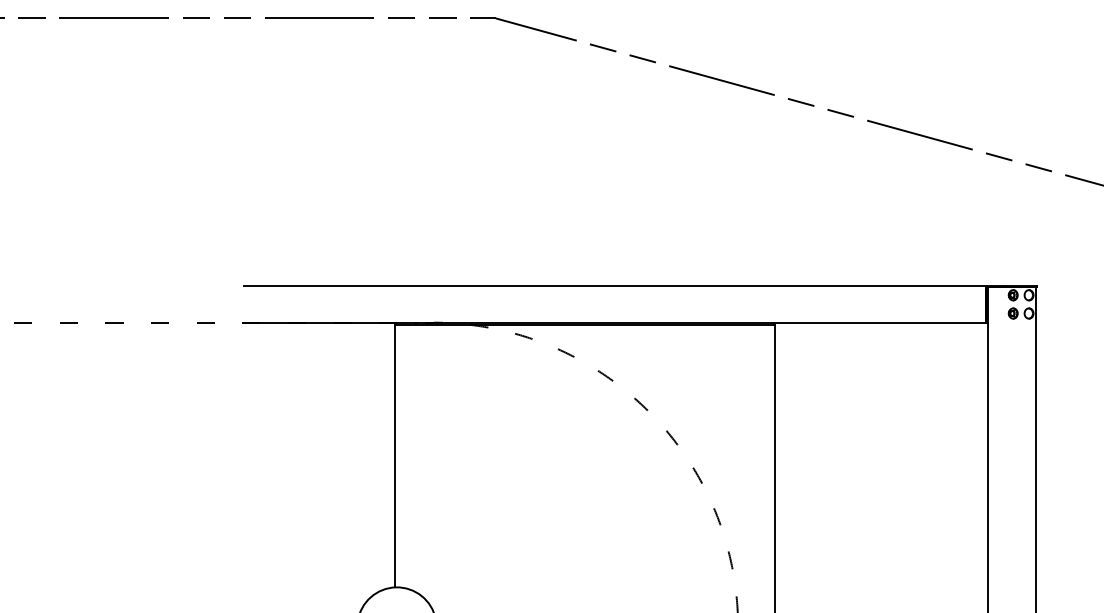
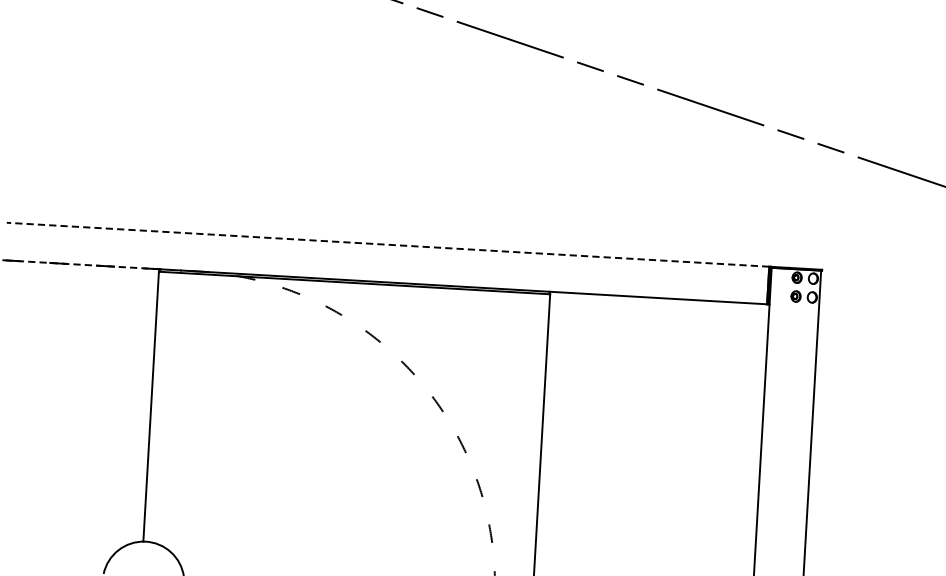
line: (614, 286) -> (387, 245), solid -> dashed
line: (319, 322) -> (81, 264), solid -> dashed

